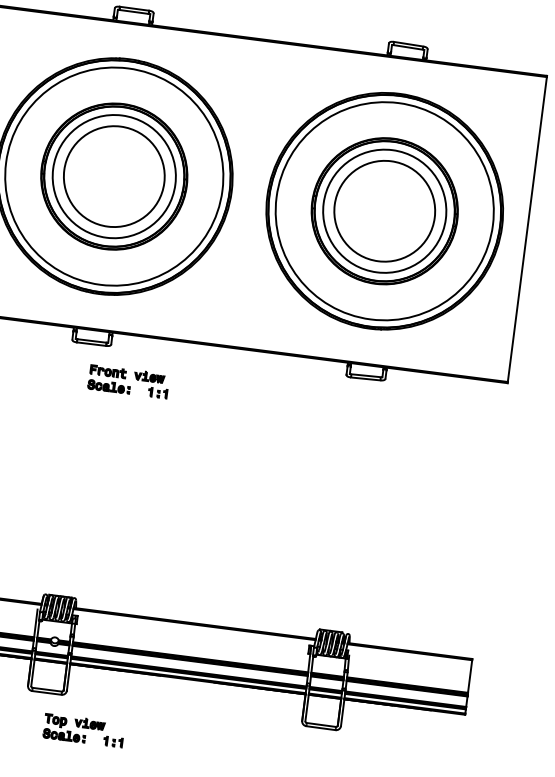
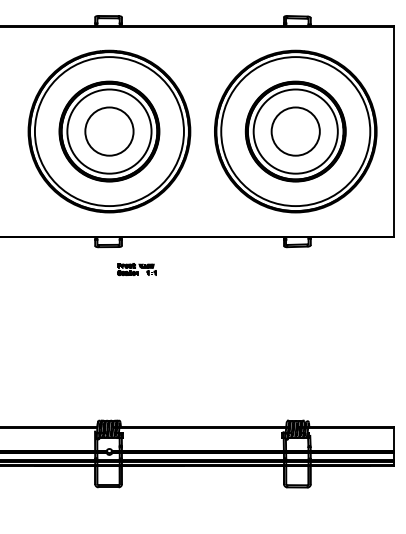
circle: (114, 176) -> (109, 131), size x0.7
circle: (384, 211) -> (295, 131), size x0.7
part: (127, 381) -> (136, 269), size x0.7
part: (83, 730) -> (136, 509), removed

